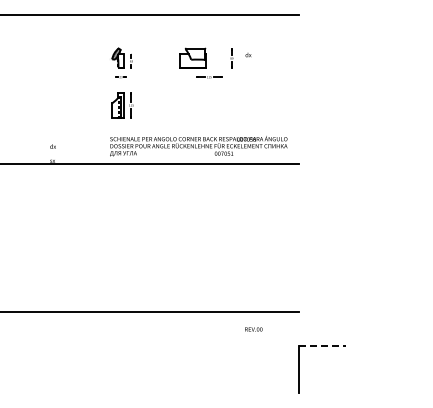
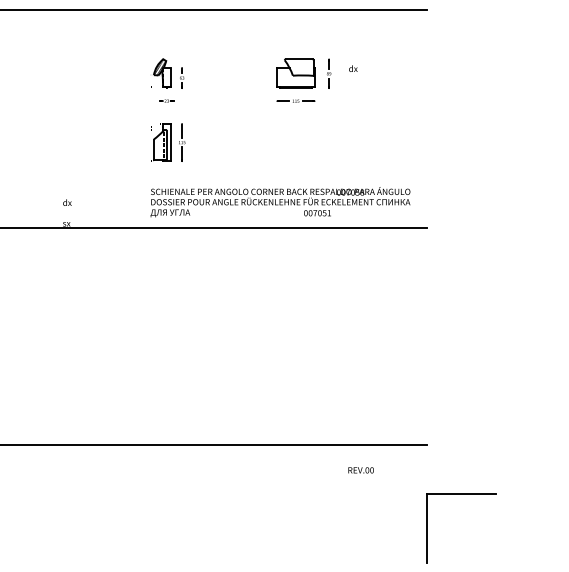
part: (192, 57) -> (294, 72), moved
line: (322, 345) -> (461, 493), dashed -> solid

